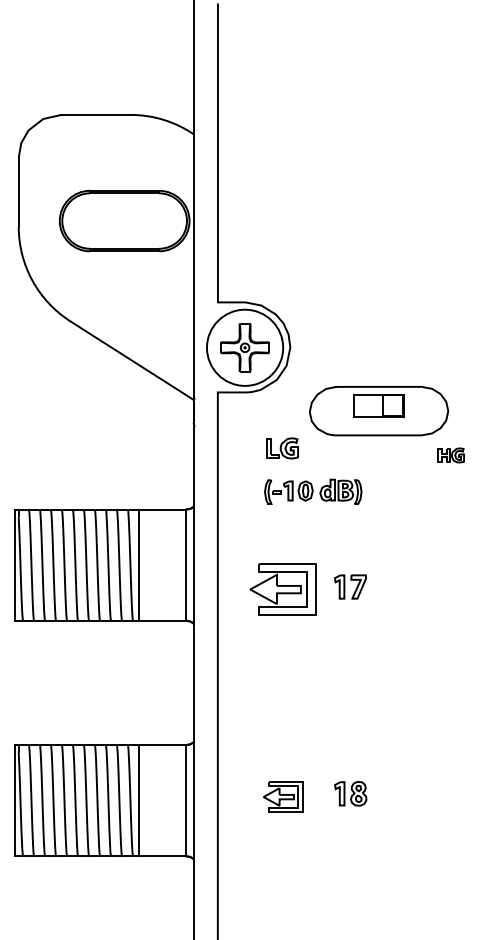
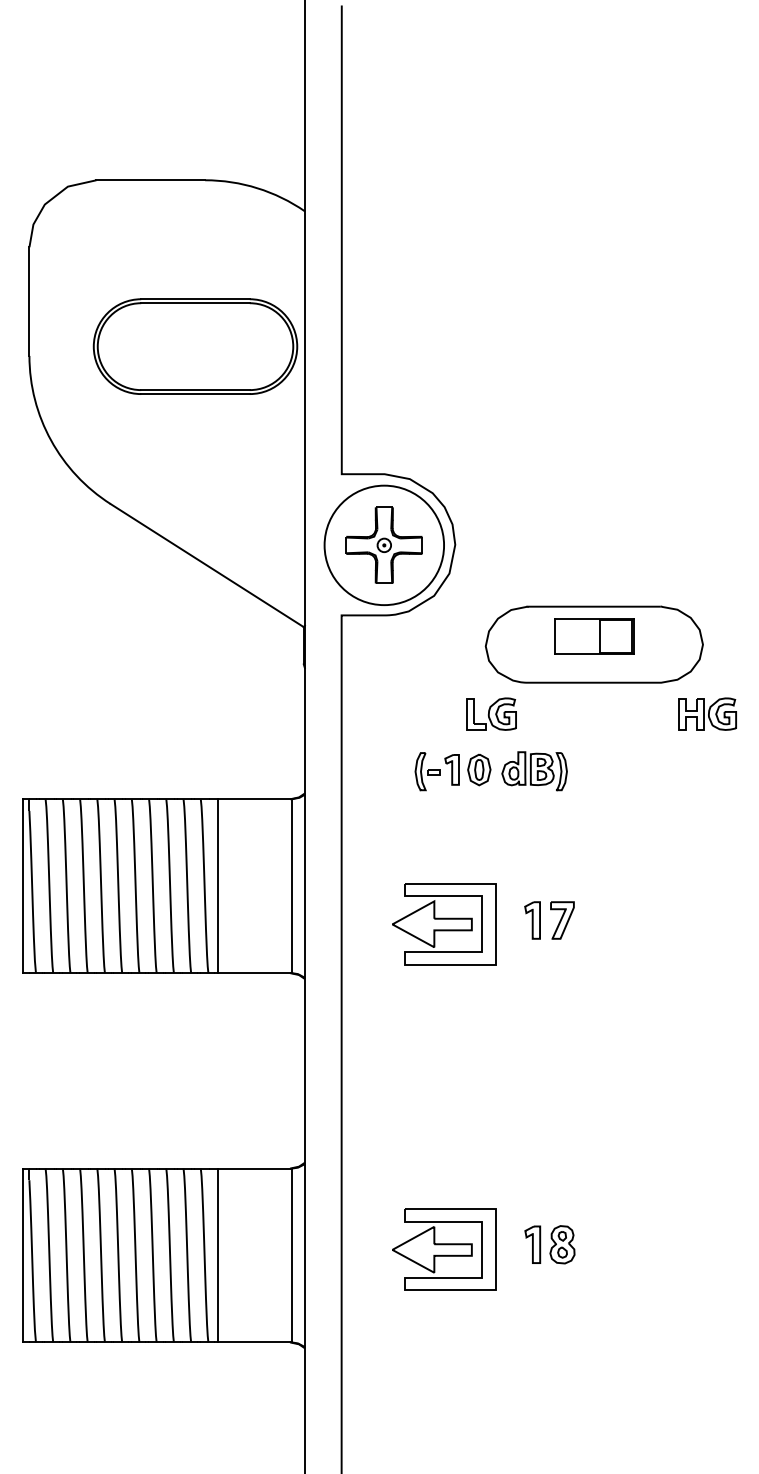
part: (282, 448) -> (491, 714), moved
part: (451, 455) -> (707, 714), size x1.43
part: (283, 796) -> (444, 1248), size x1.67

